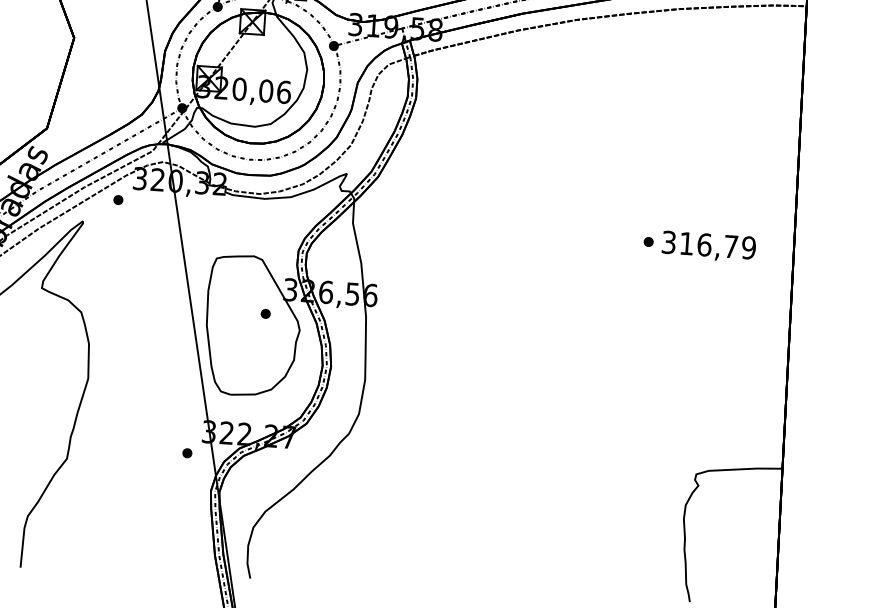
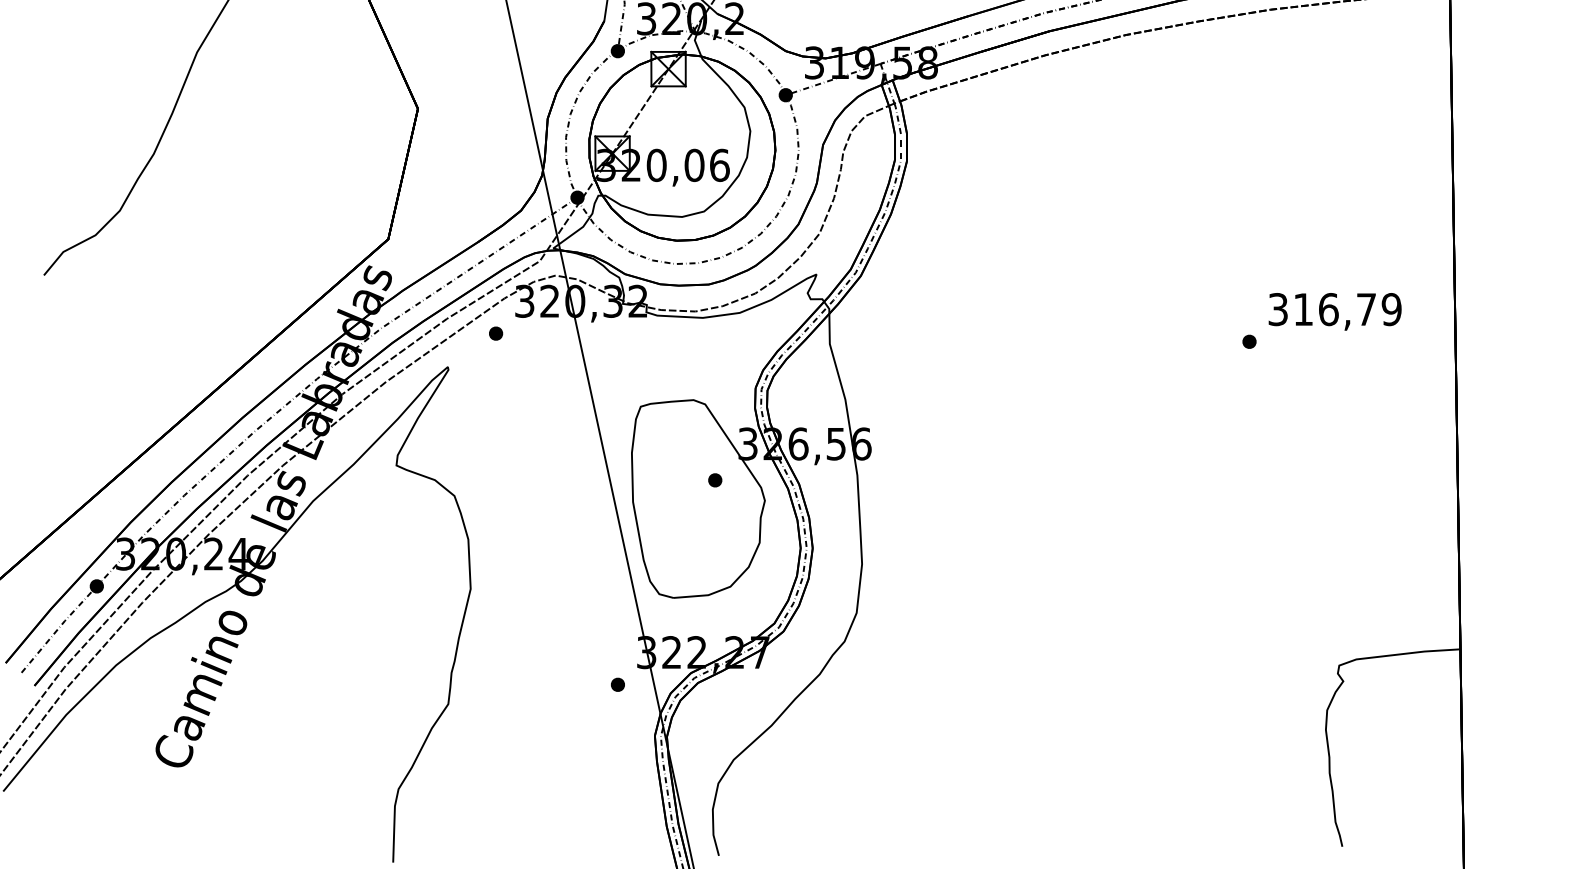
text: (708, 246) -> (1334, 311), moved

